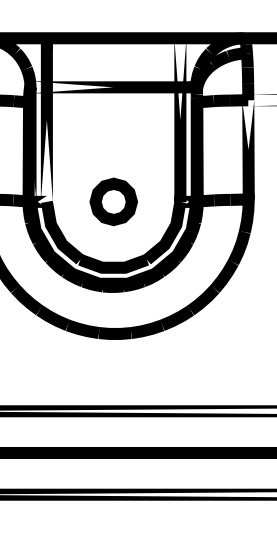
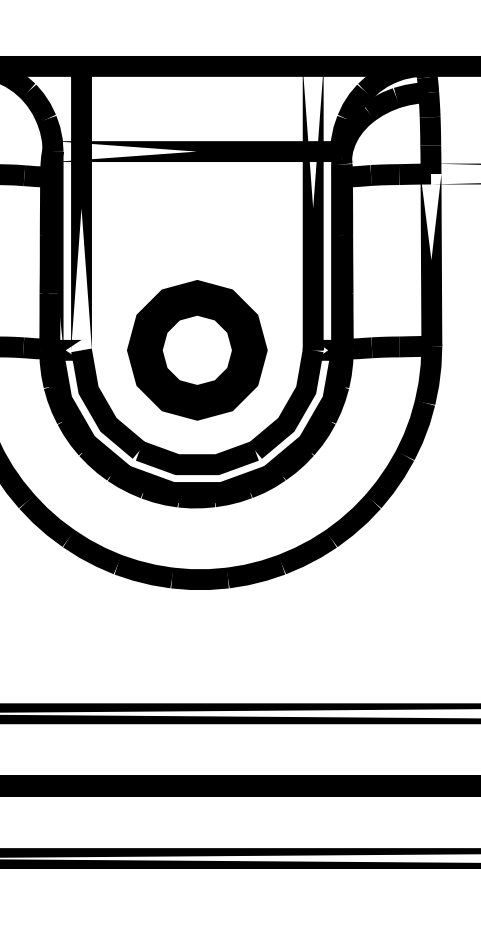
part: (113, 201) -> (197, 349), size x1.67

